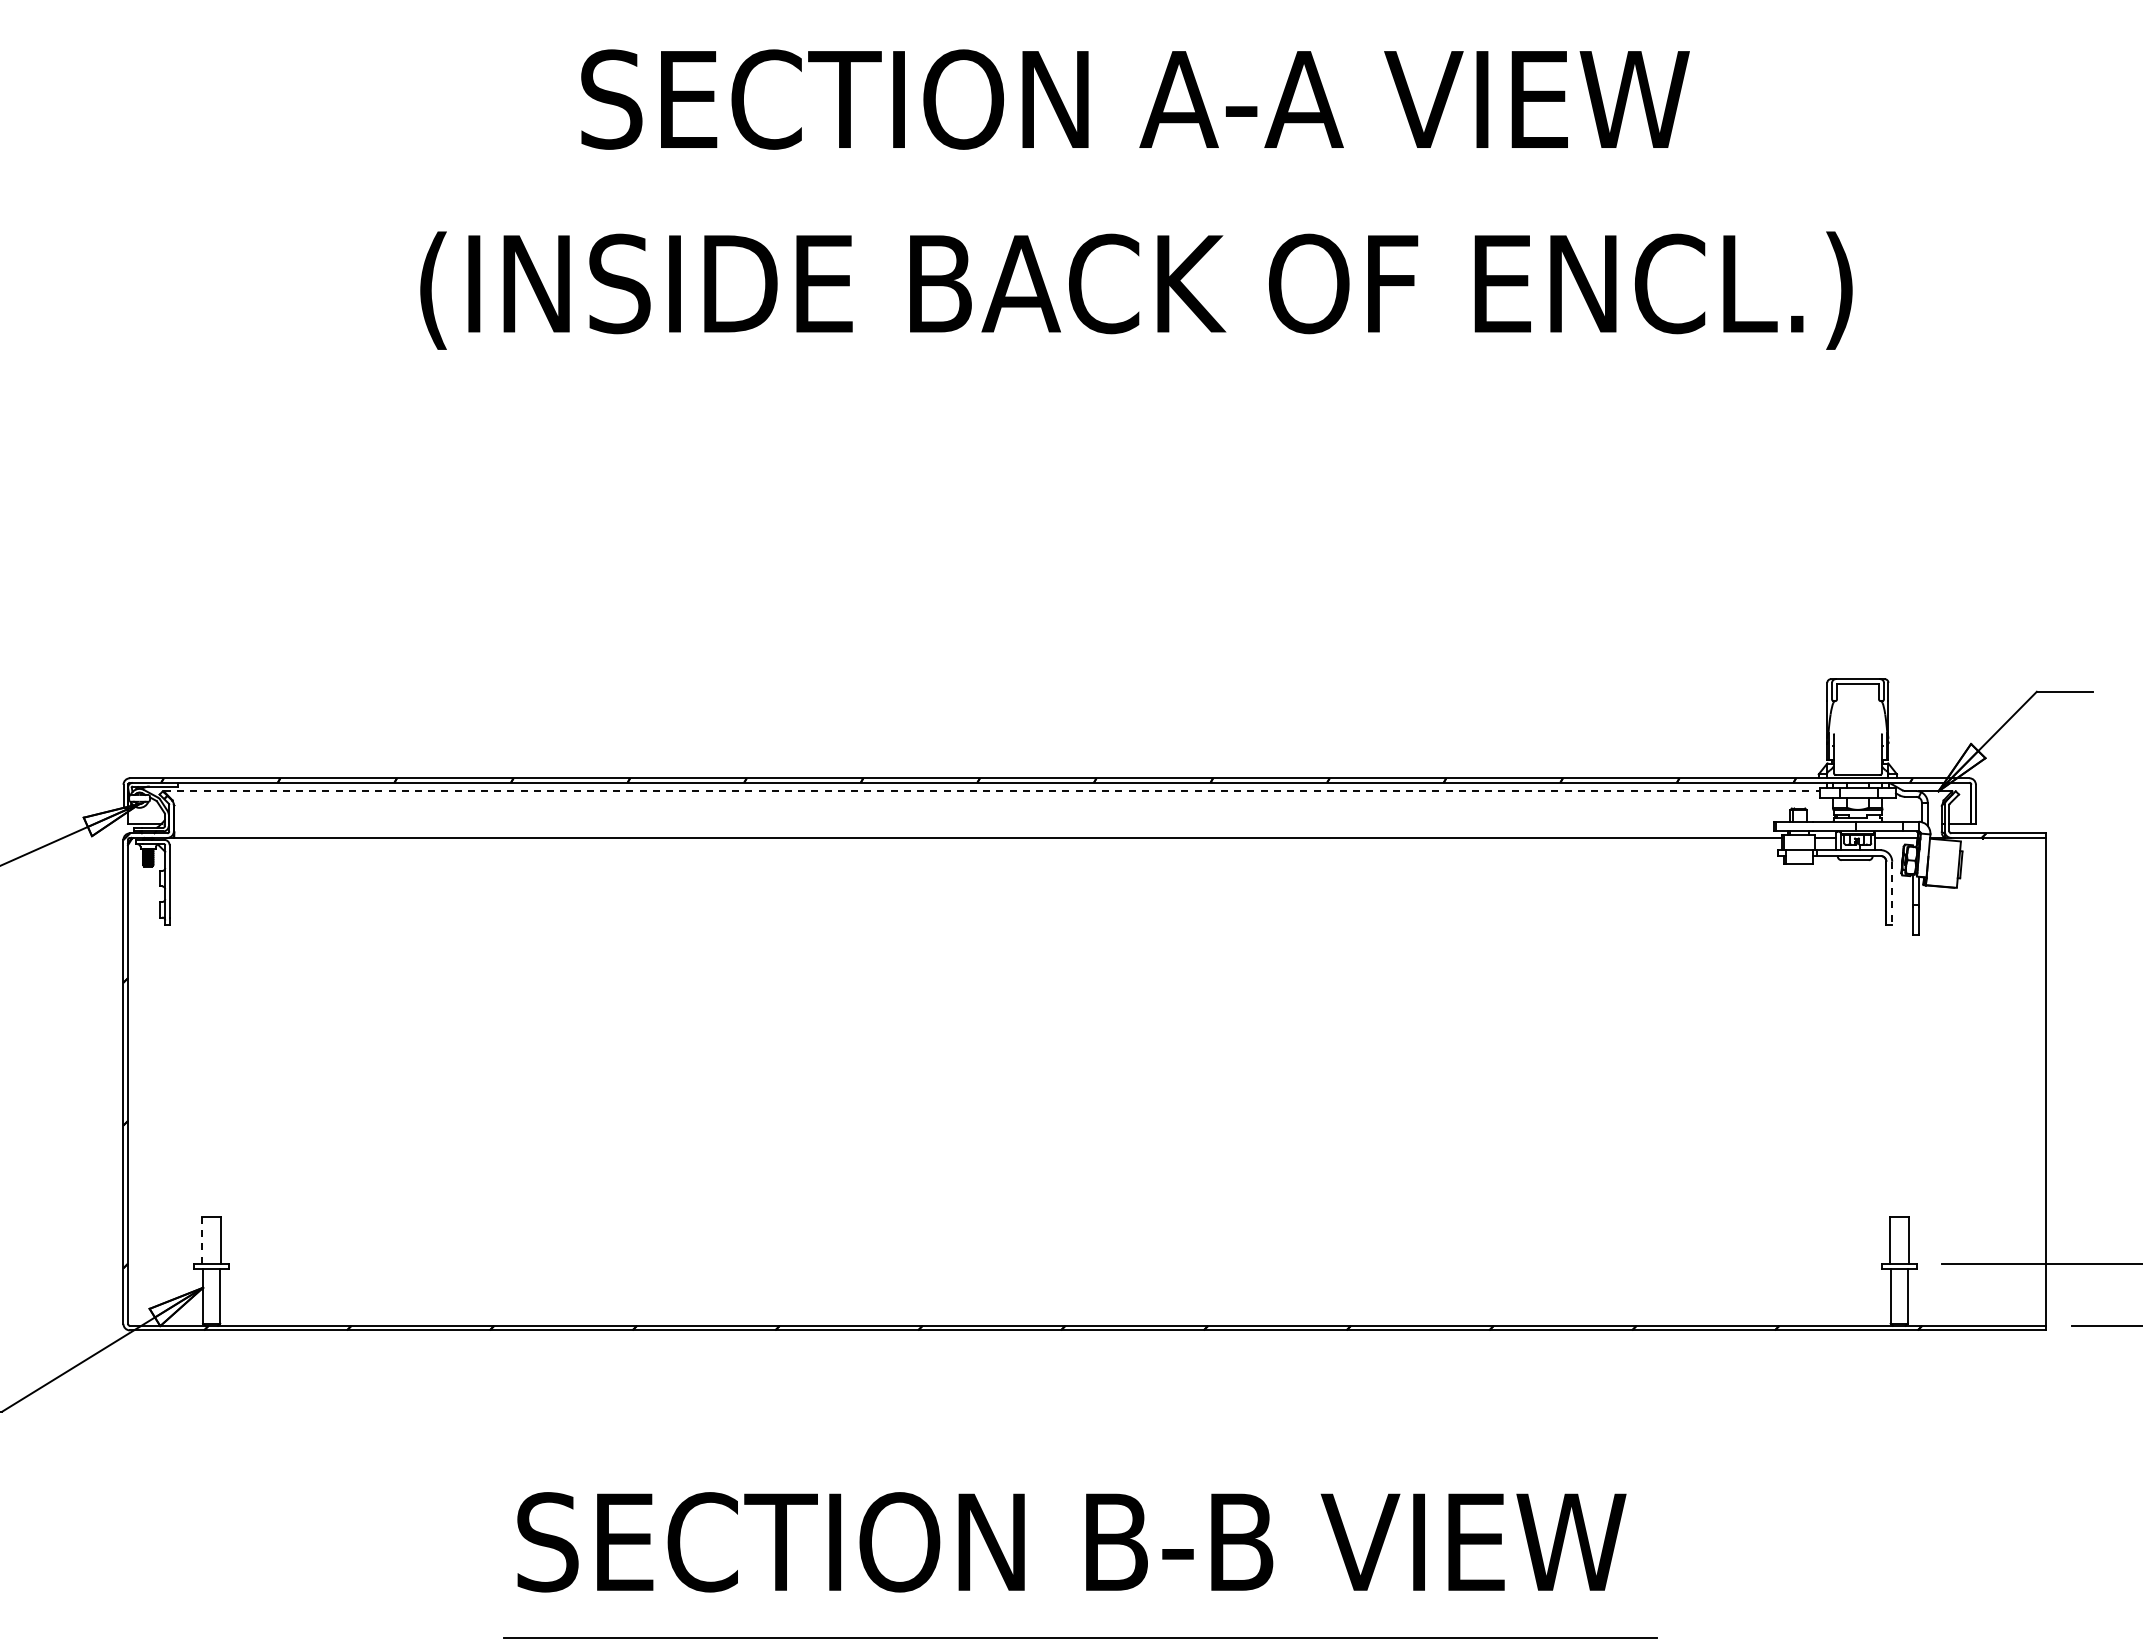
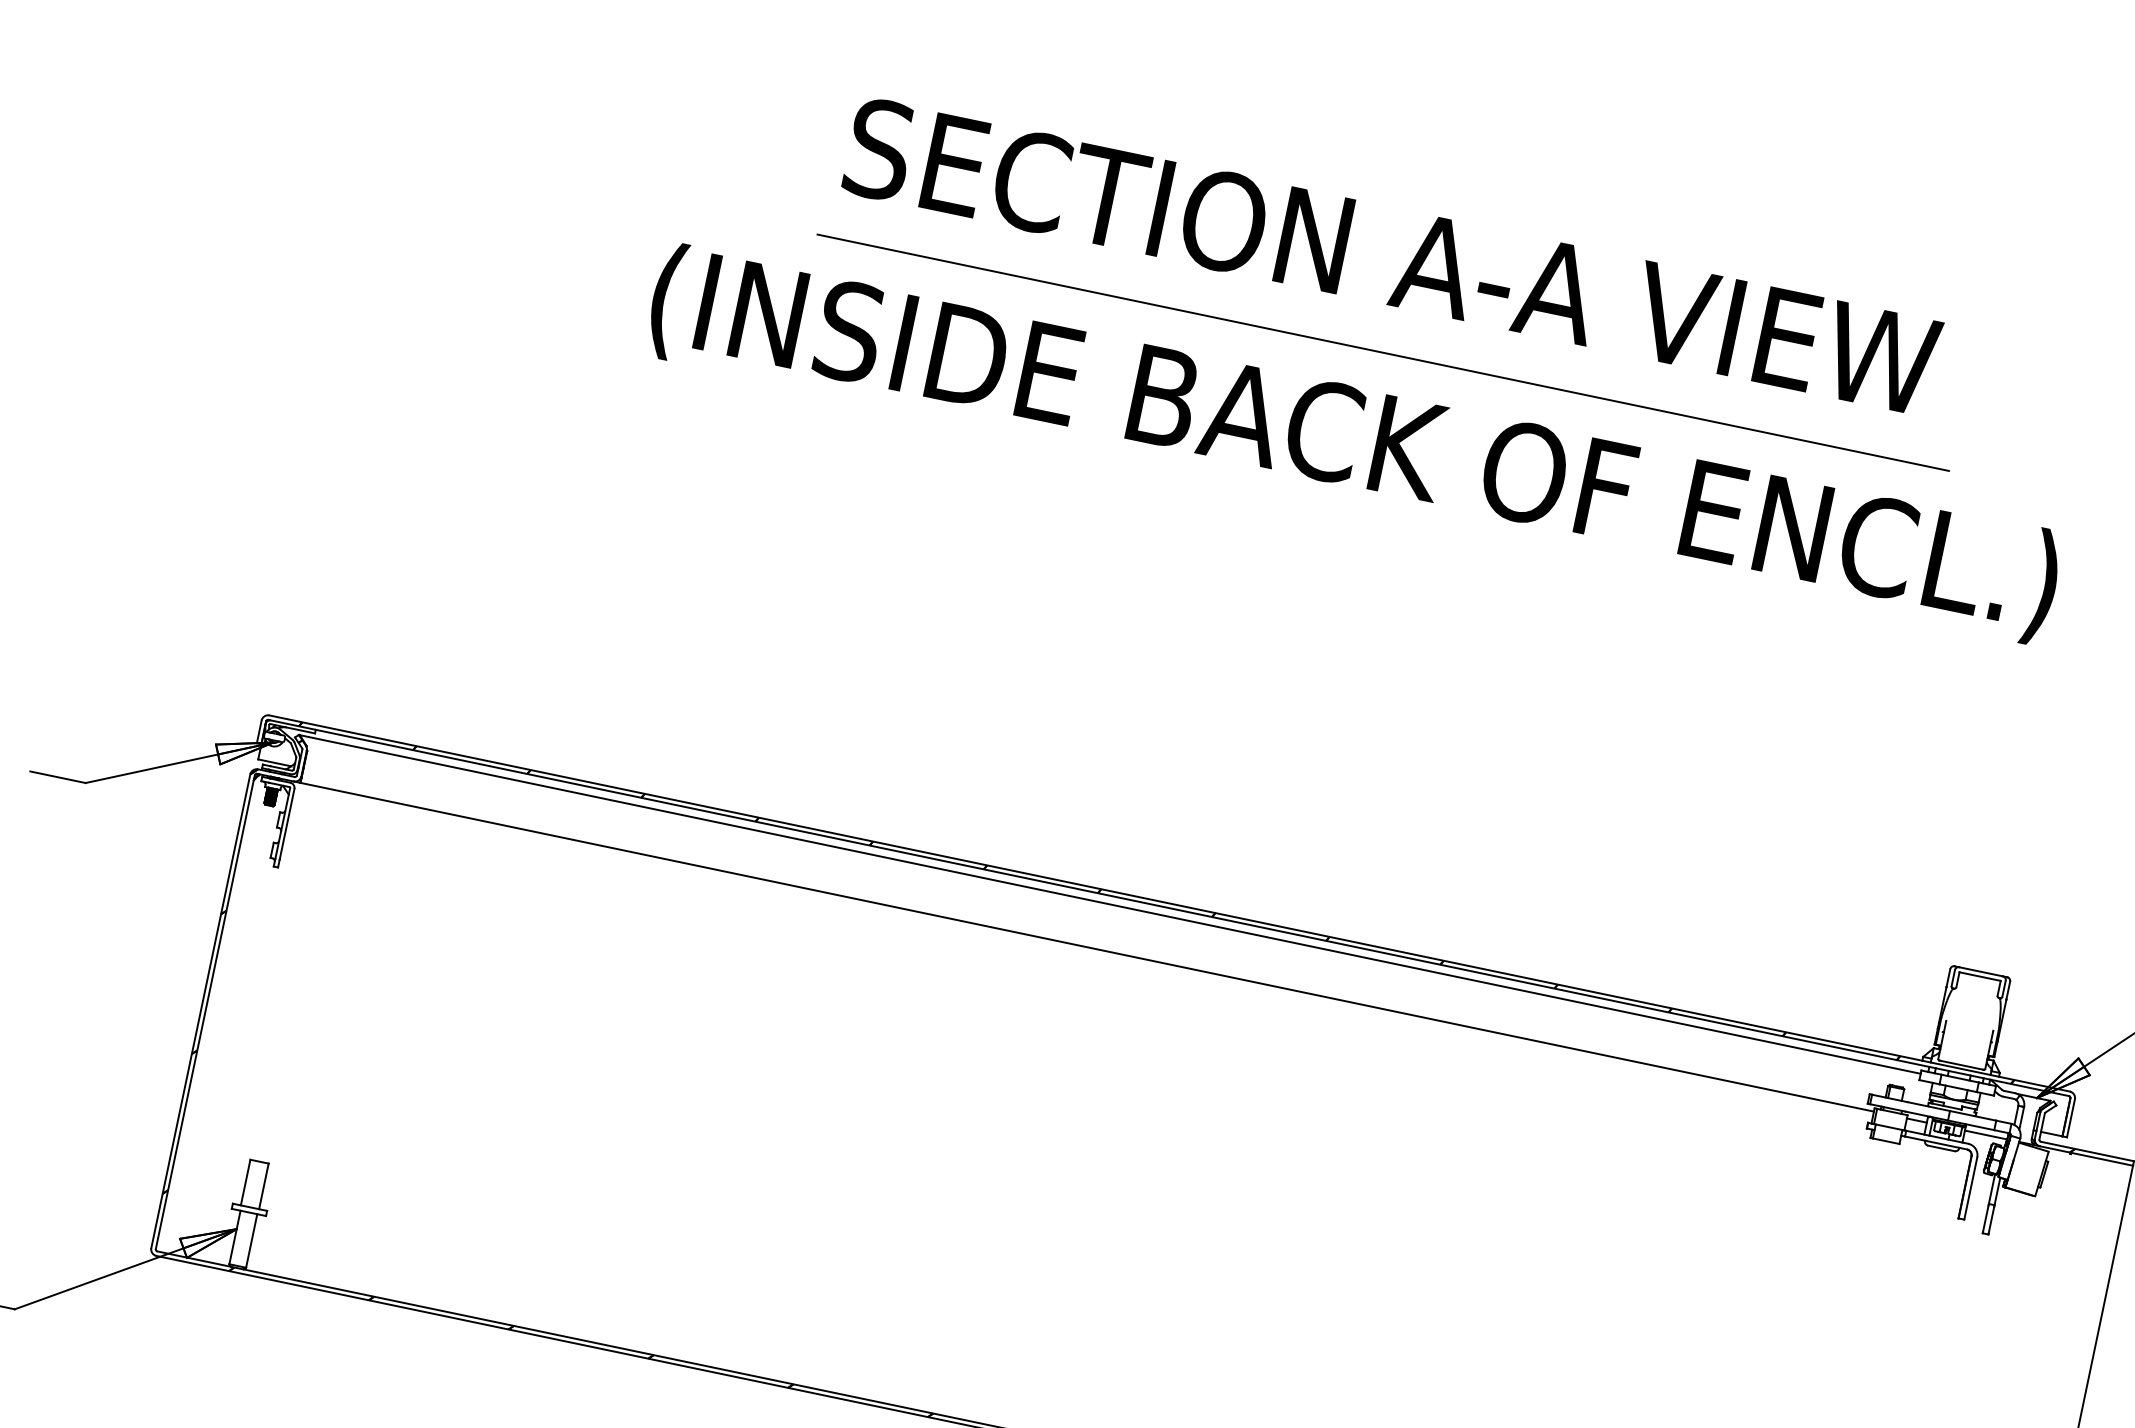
line: (1146, 195) -> (1383, 352), added
line: (991, 791) -> (1109, 904), dashed -> solid
line: (1892, 893) -> (1971, 1188), dashed -> solid
line: (202, 1239) -> (245, 1181), dashed -> solid

